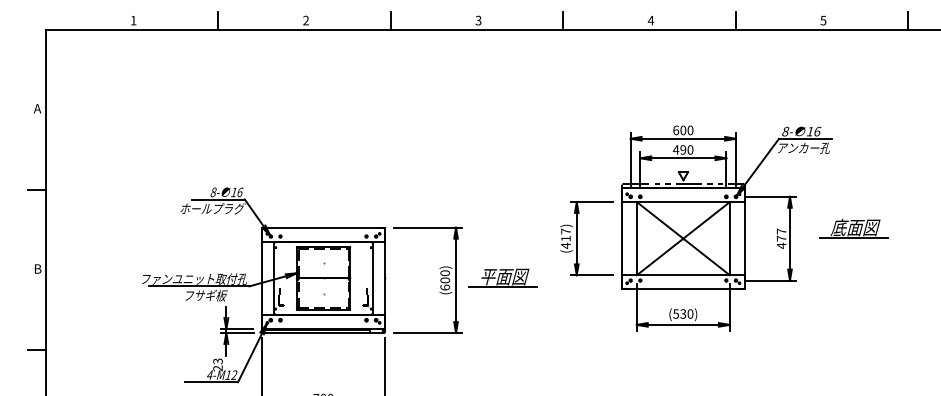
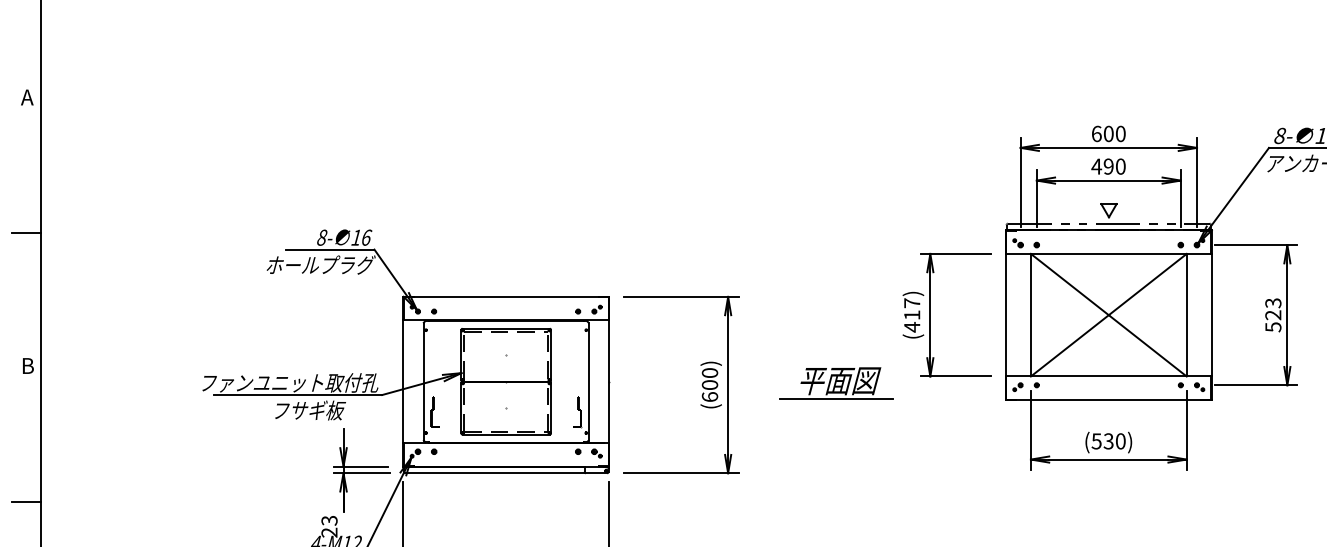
text: (781, 238) -> (1273, 314), 477 -> 523
part: (502, 277) -> (836, 381), moved

